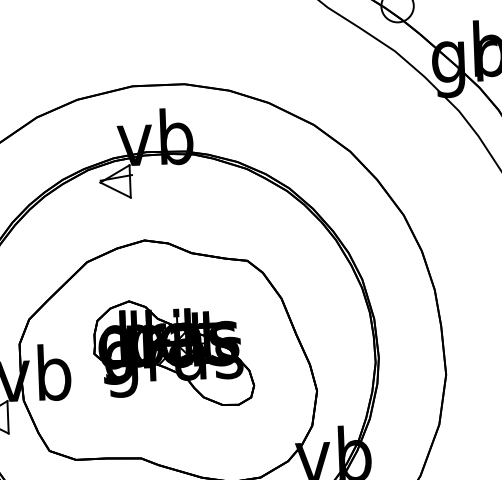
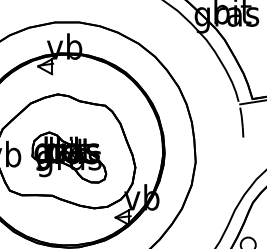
part: (174, 353) -> (69, 157), moved

